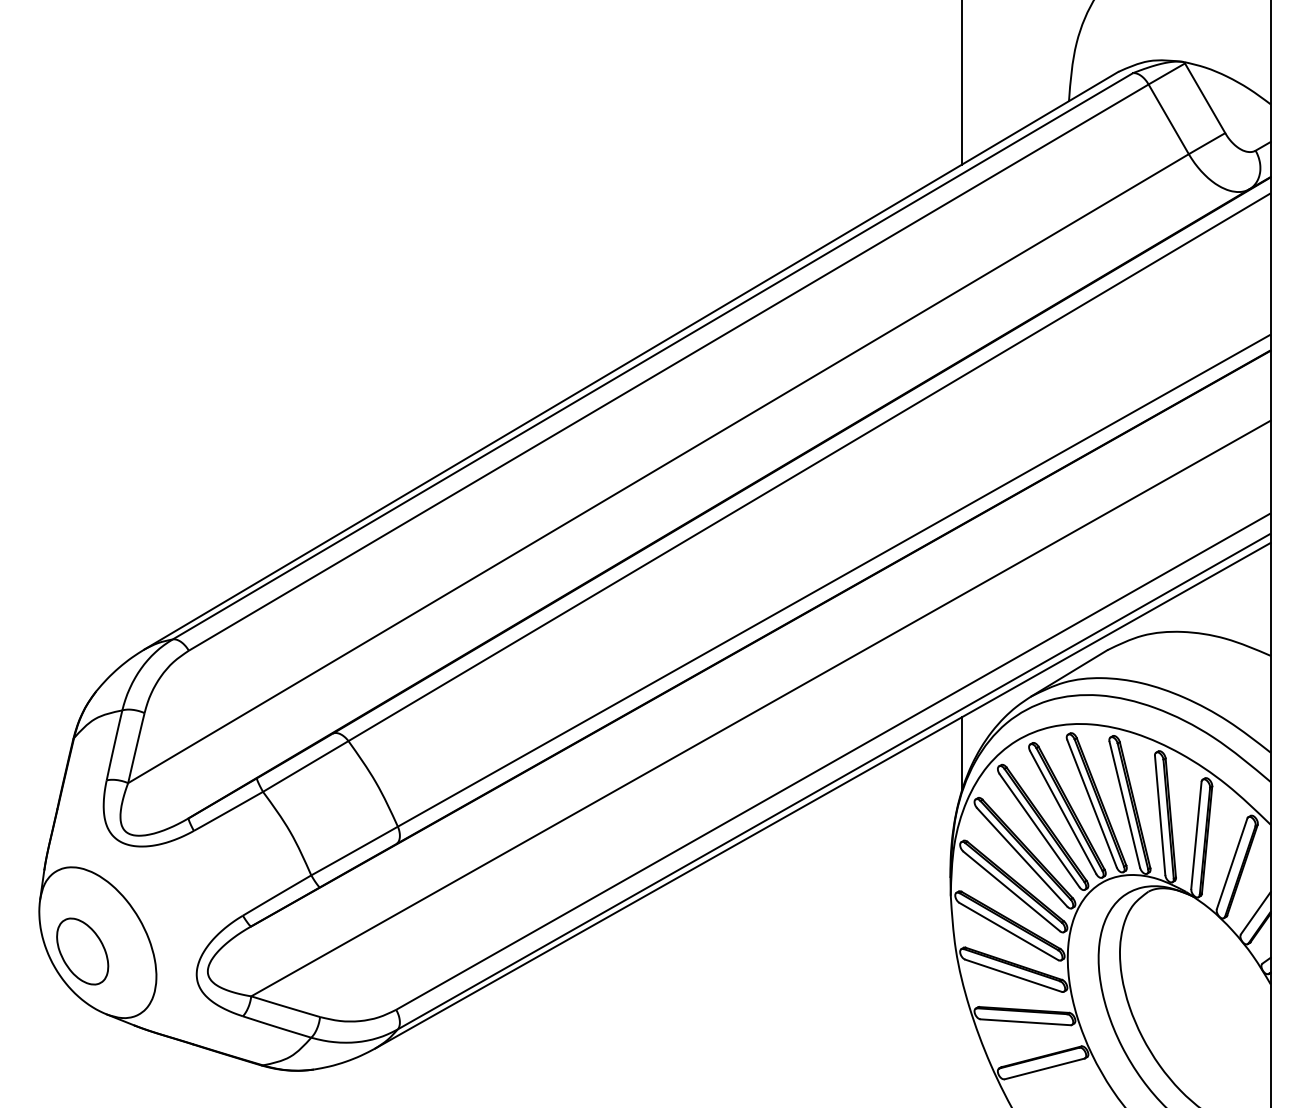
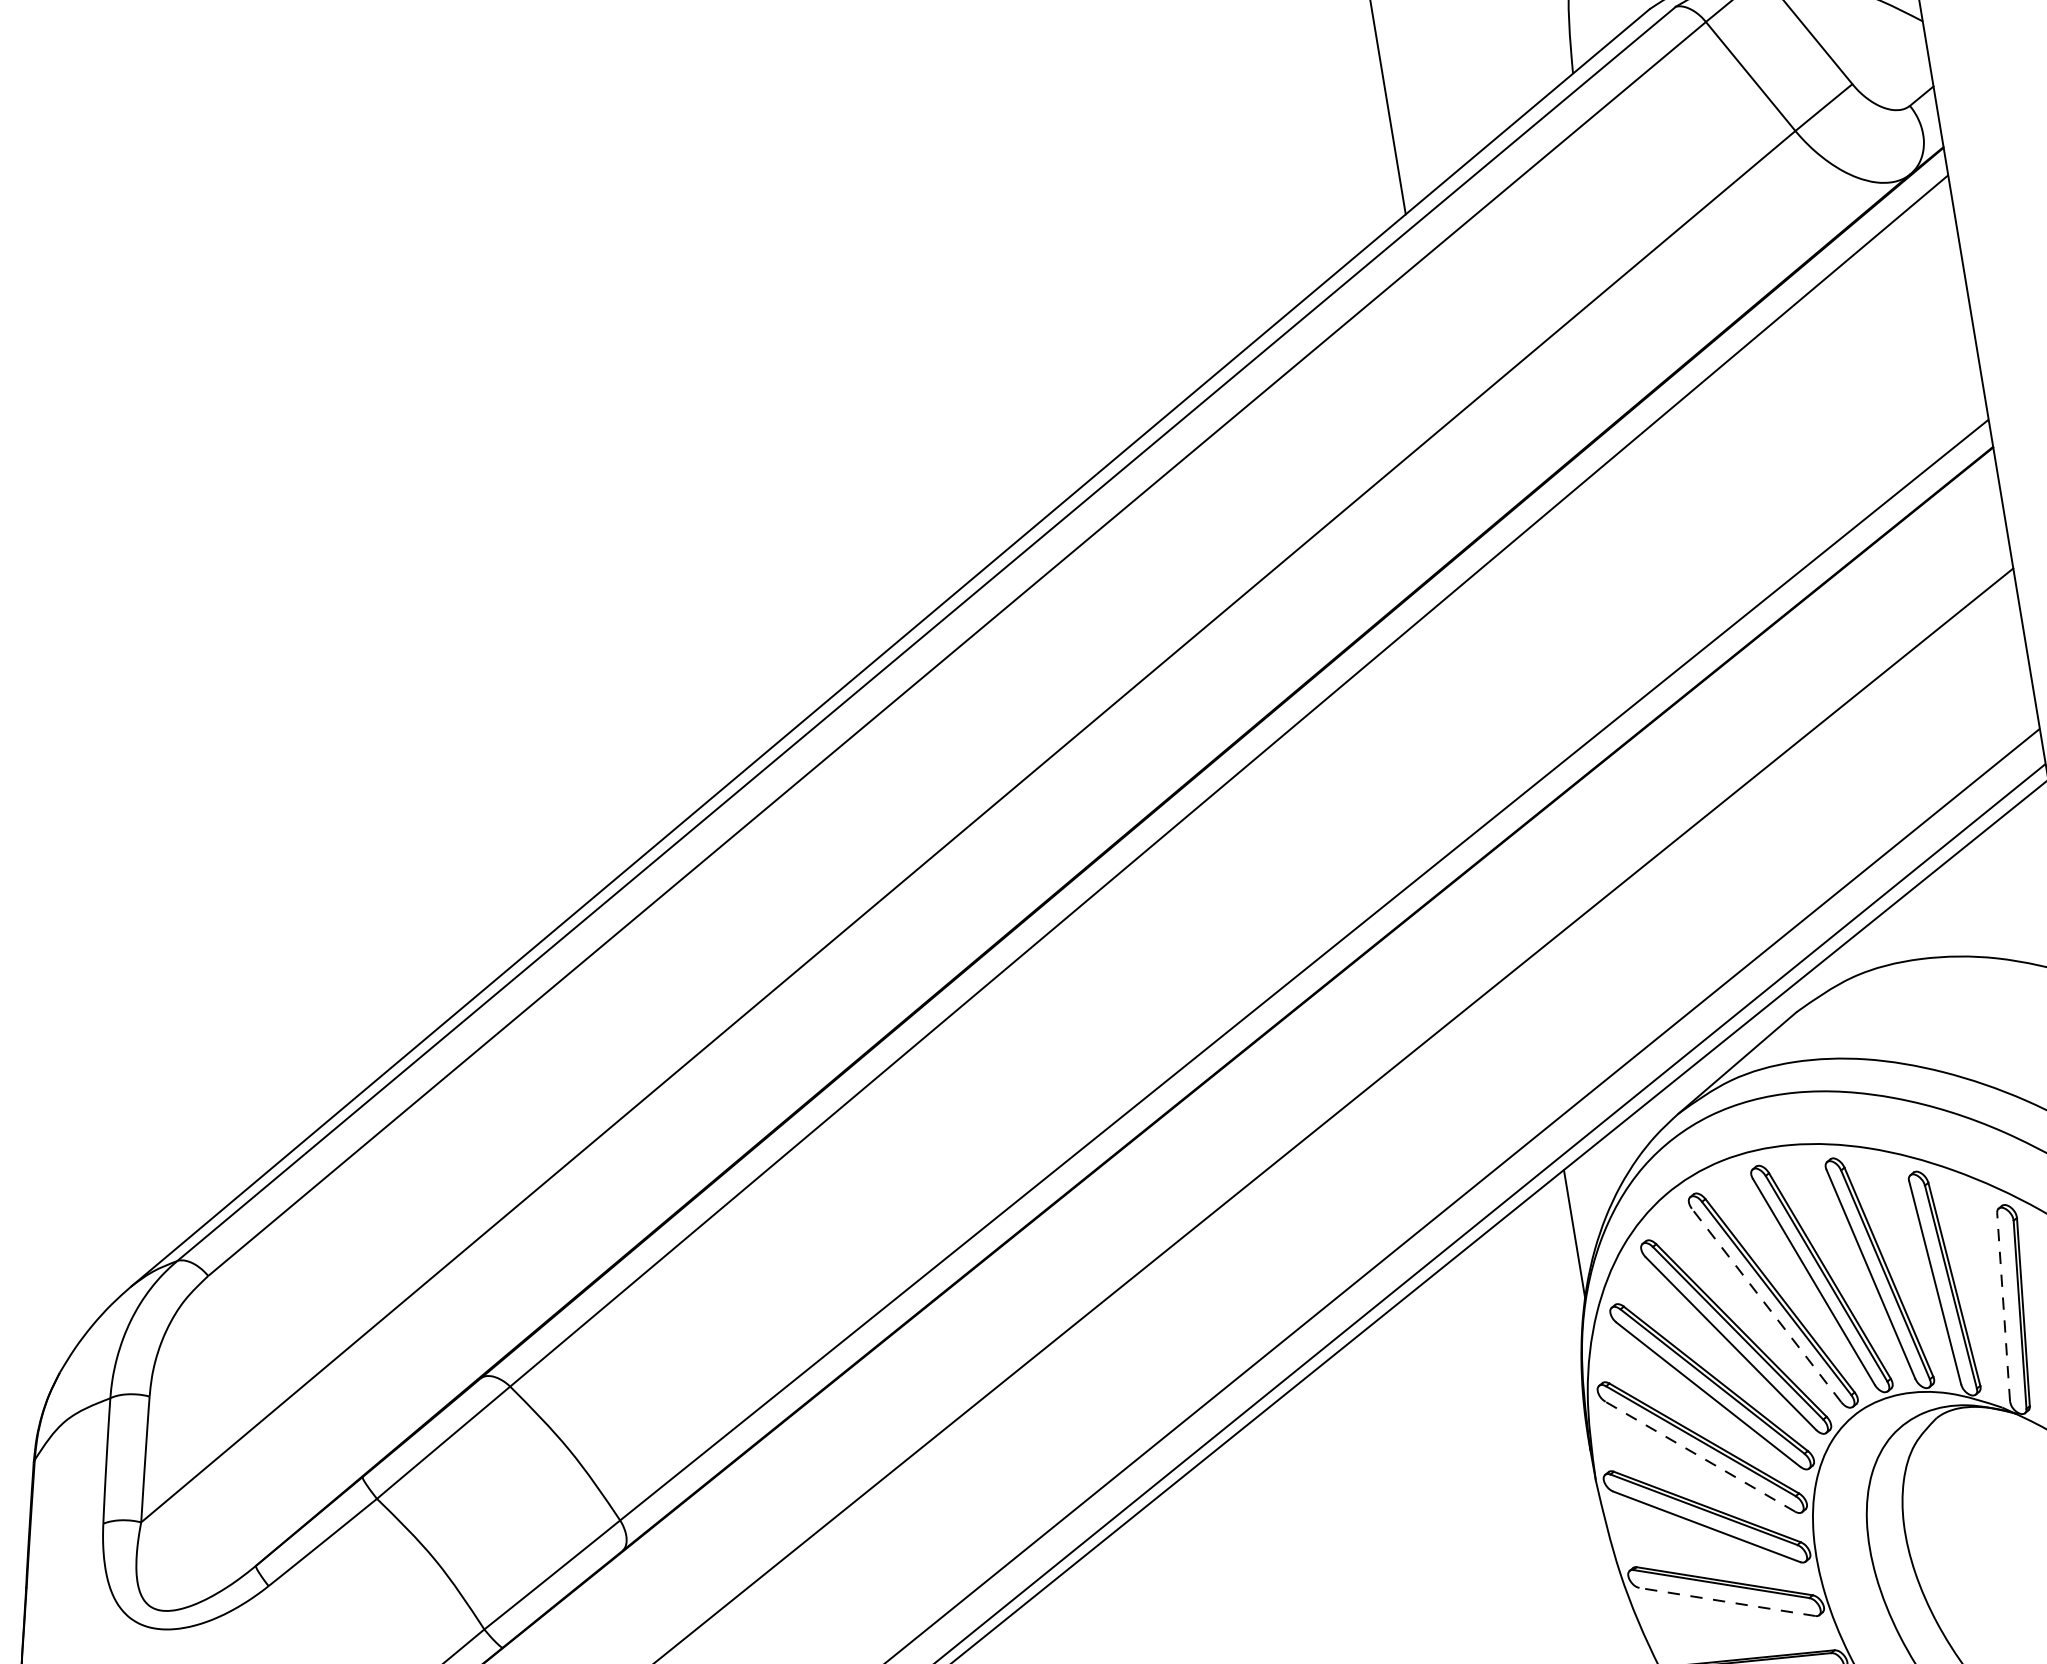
line: (1063, 812) -> (1767, 1305), solid -> dashed
line: (1196, 835) -> (2003, 1307), solid -> dashed
line: (1011, 891) -> (1699, 1456), solid -> dashed
line: (1013, 975) -> (1727, 1601), solid -> dashed

